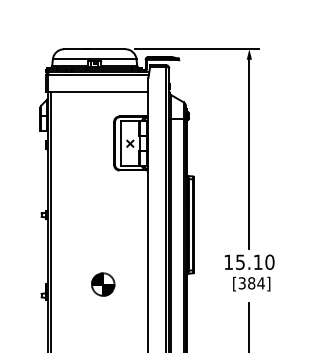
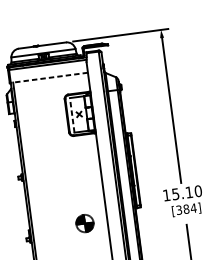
line: (97, 91) -> (48, 77), solid -> dashed
line: (121, 143) -> (72, 115), solid -> dashed
part: (103, 284) -> (85, 223), moved

